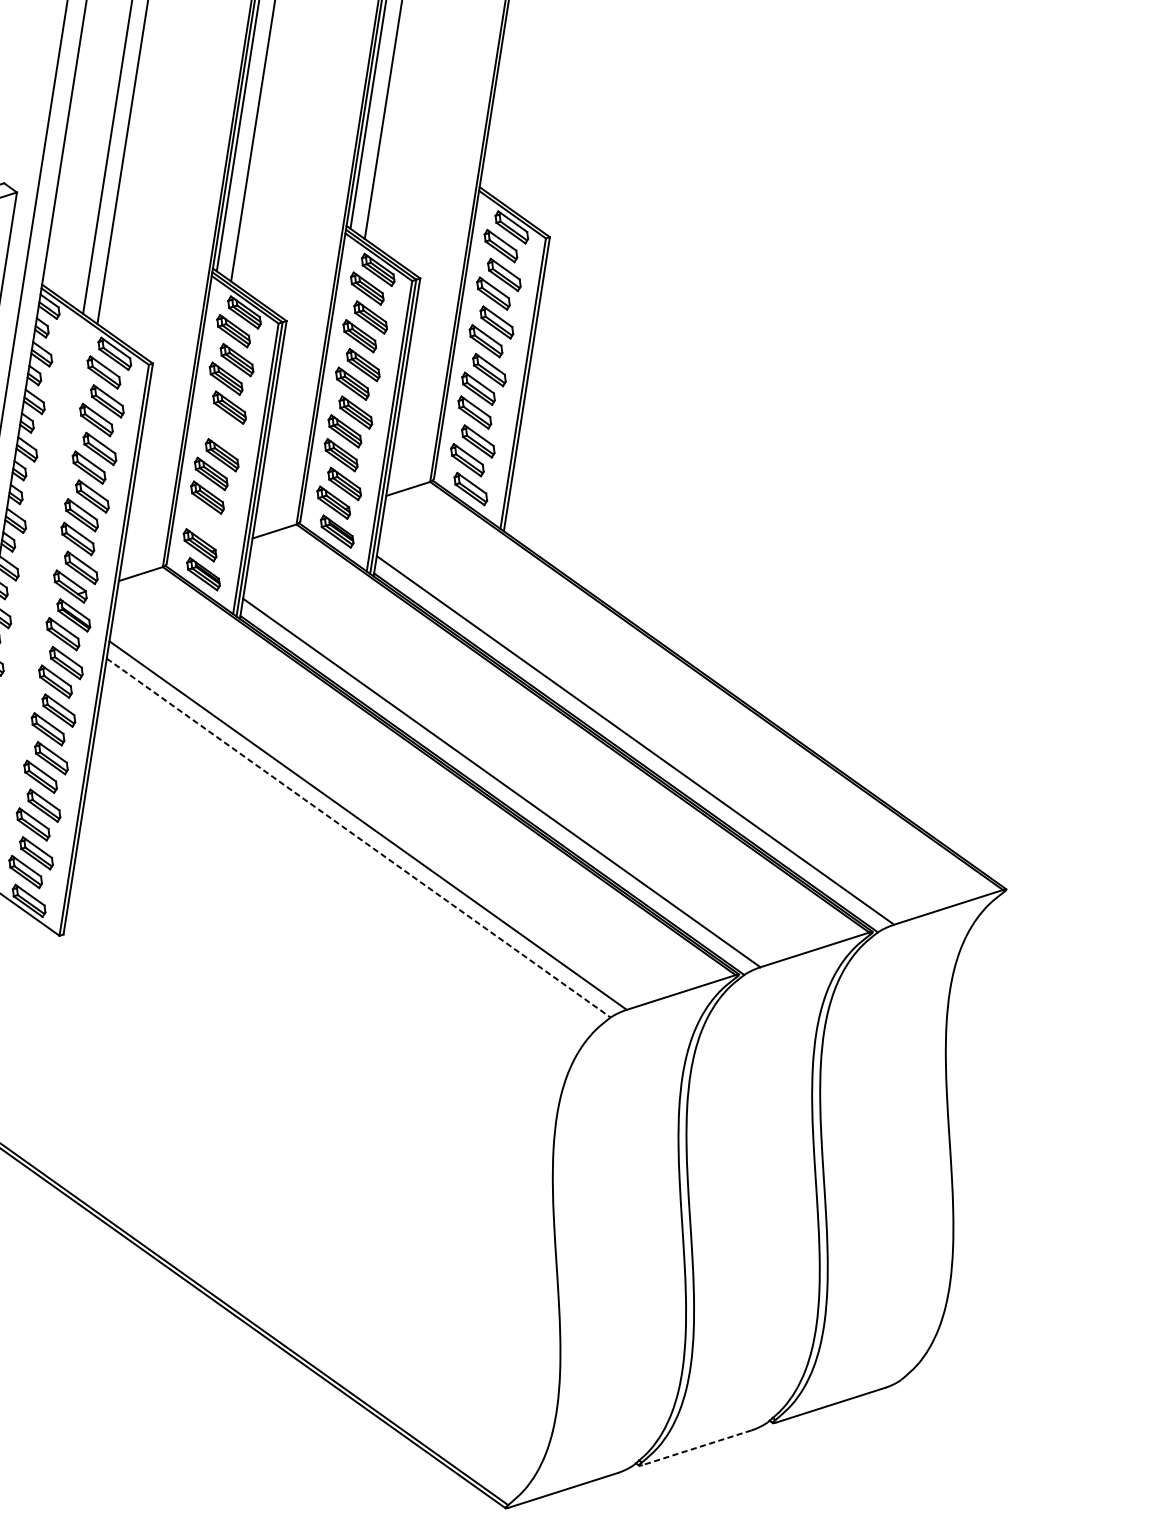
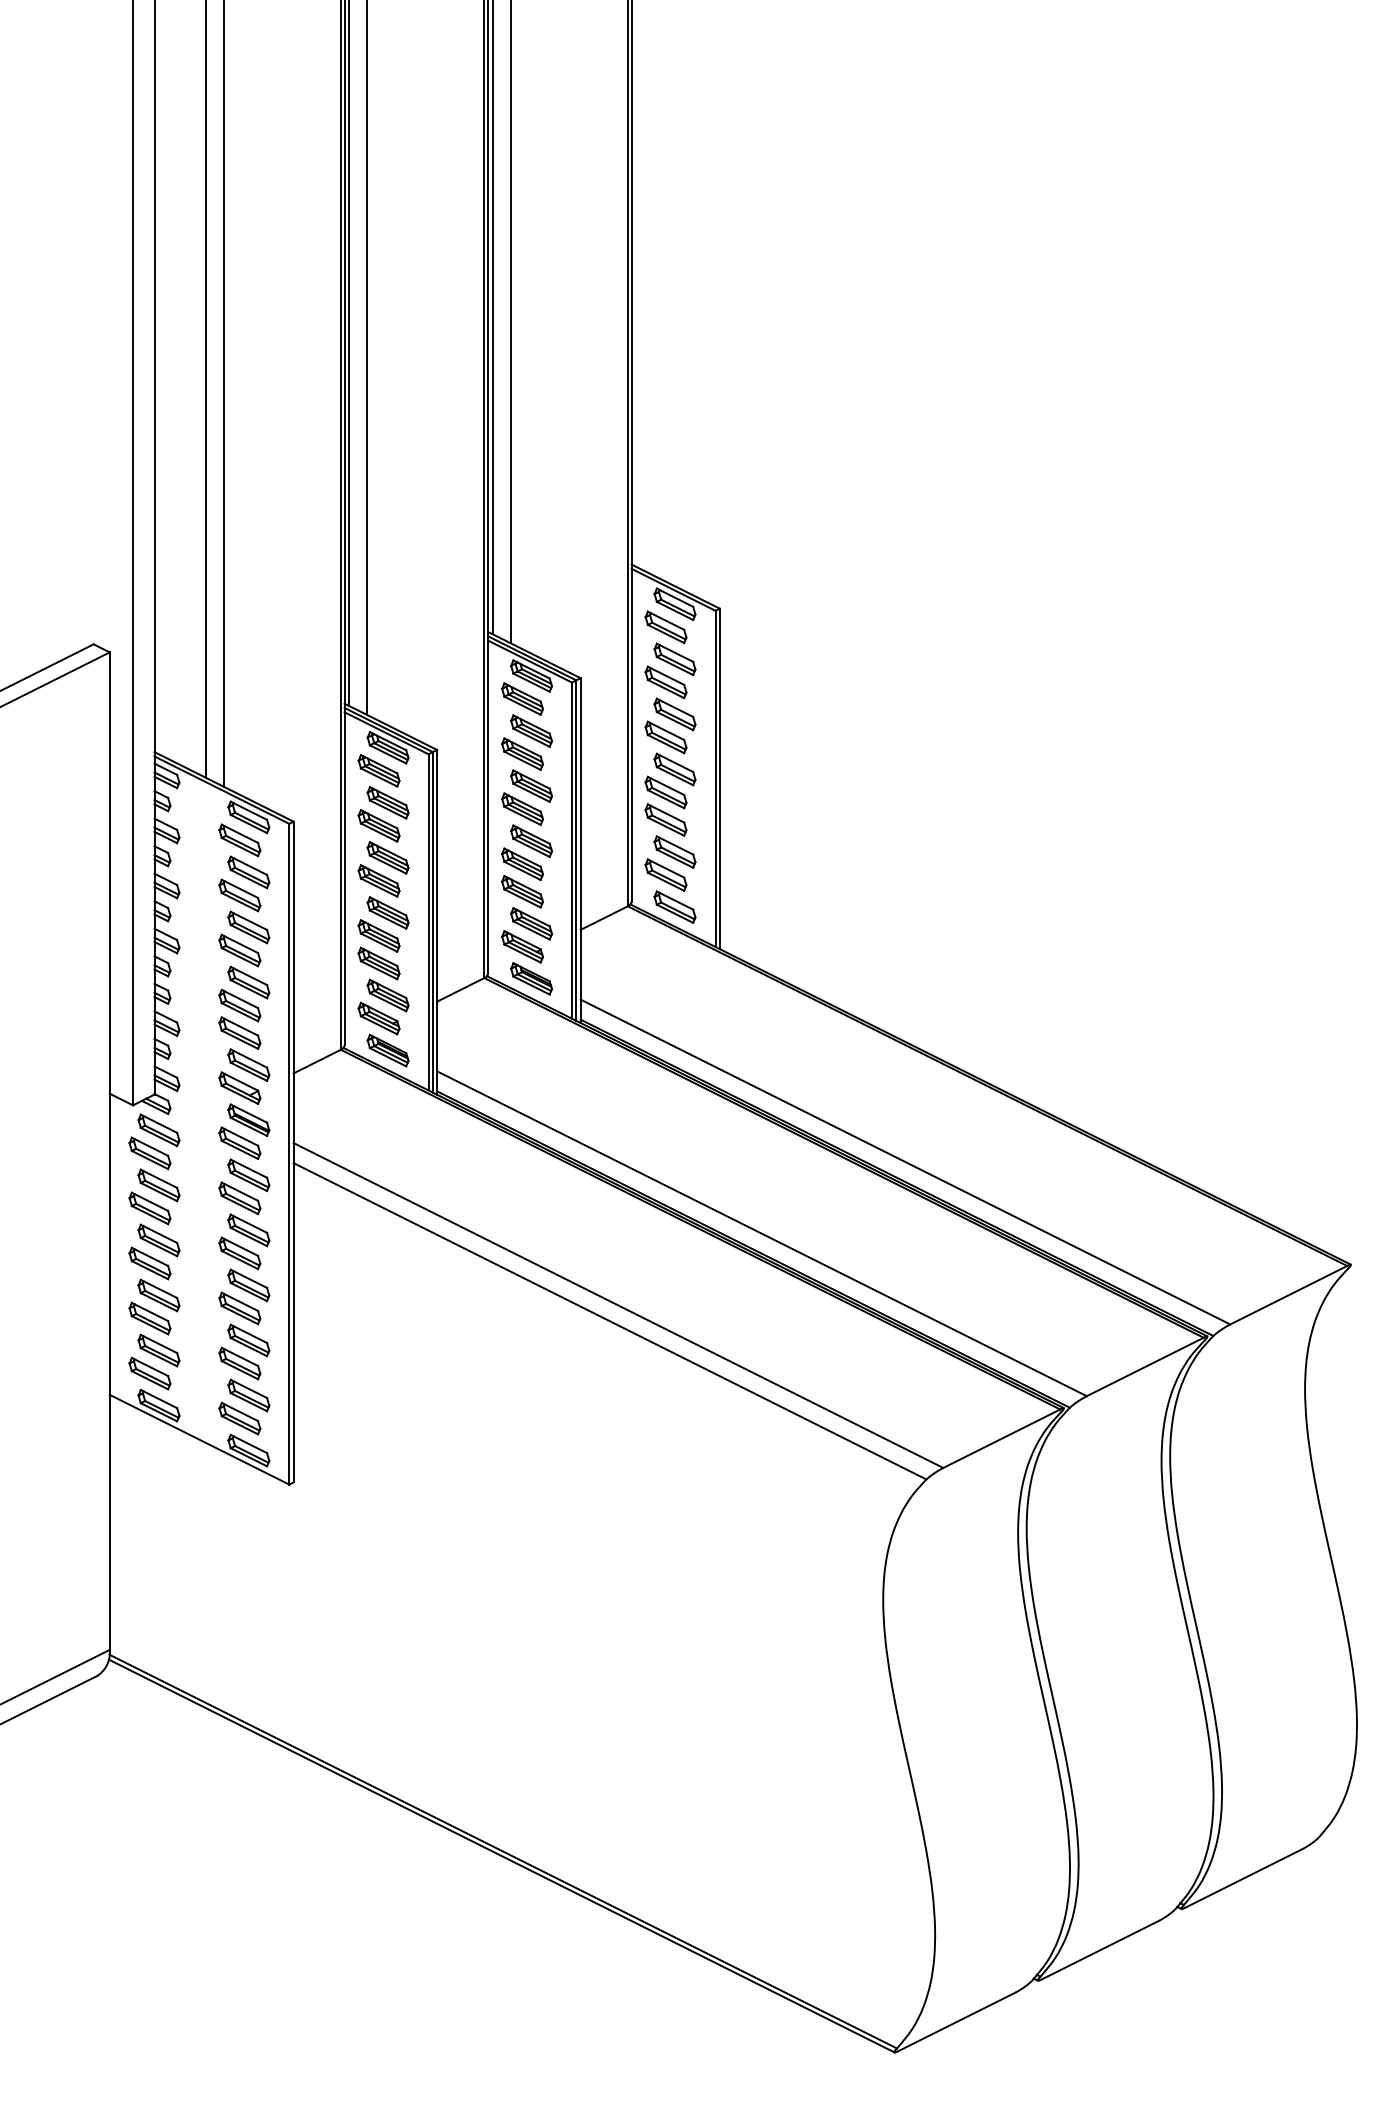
part: (218, 425) -> (378, 880), added
part: (210, 526) -> (387, 995), added
line: (359, 838) -> (610, 1321), dashed -> solid
line: (696, 1447) -> (1099, 1950), dashed -> solid

